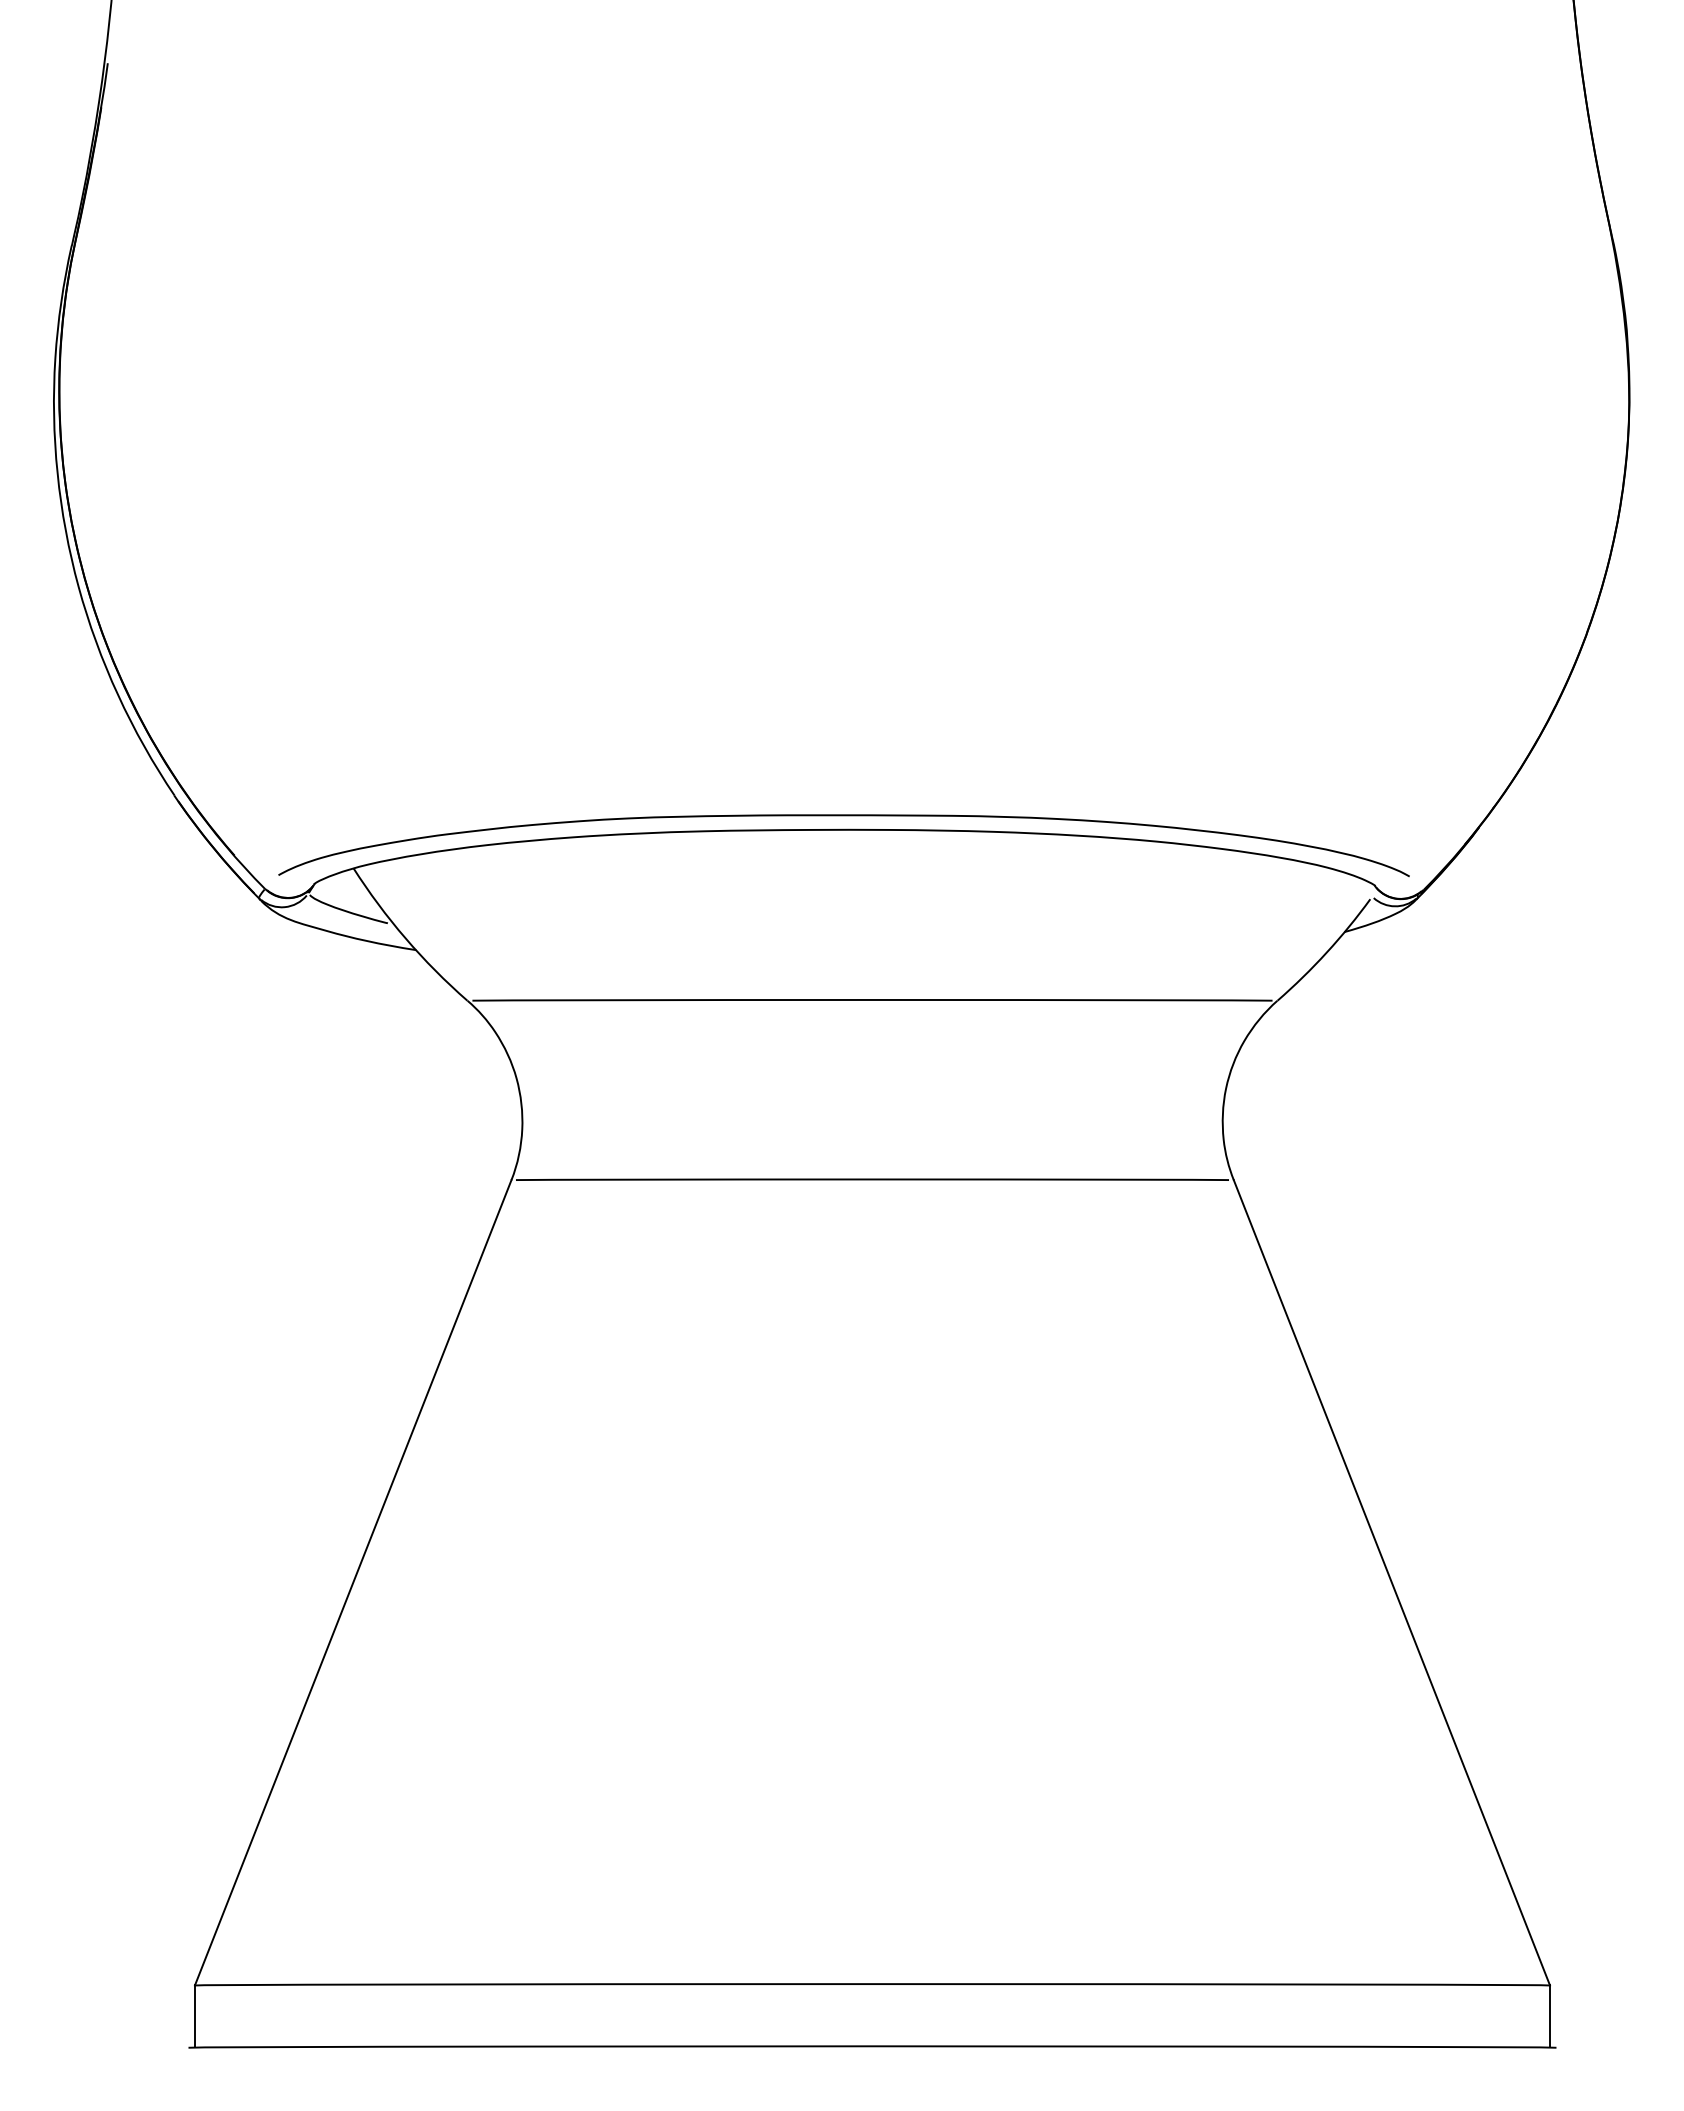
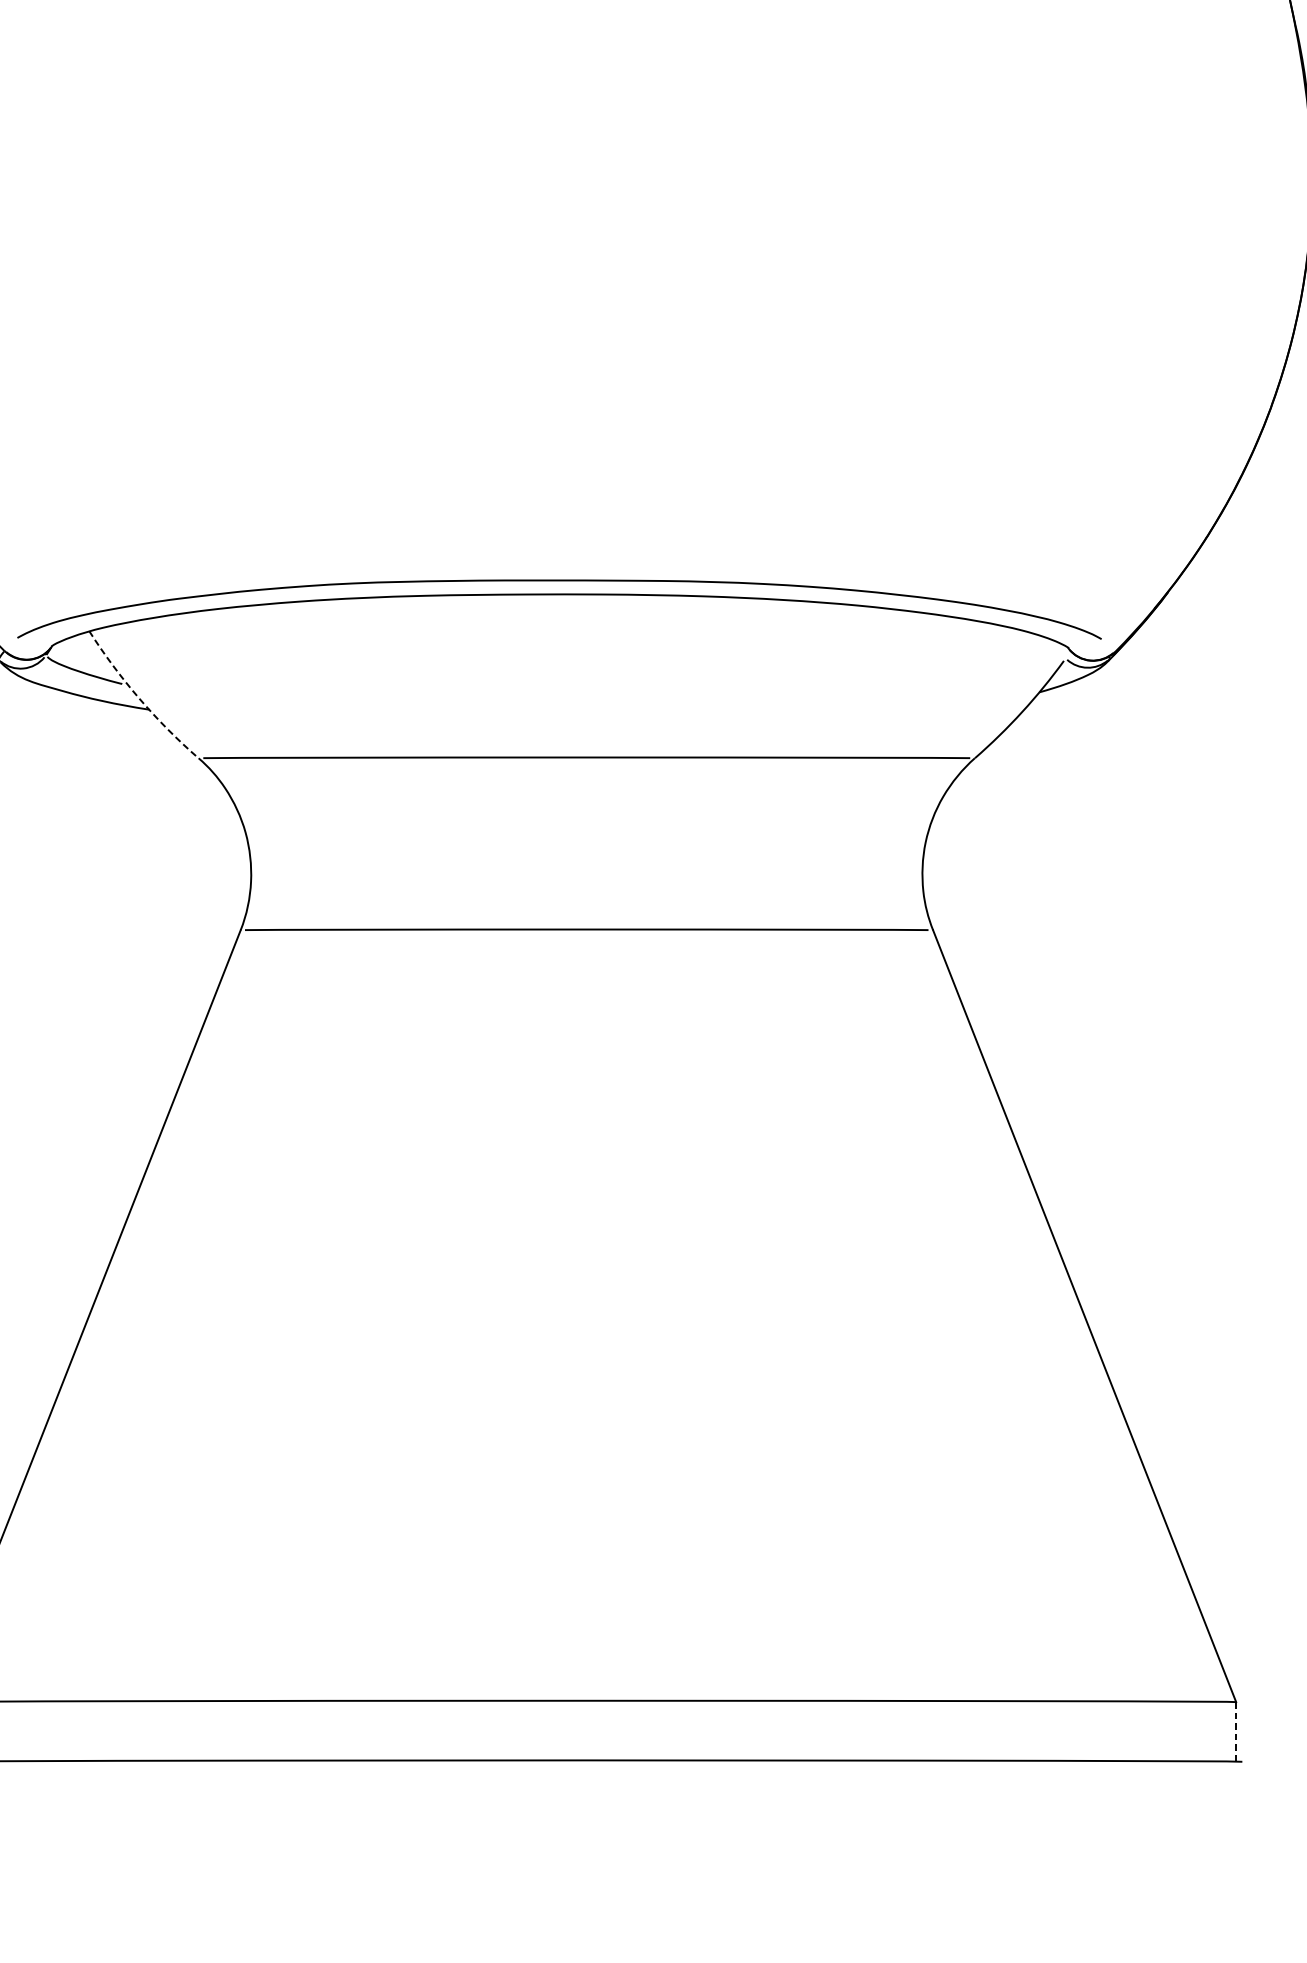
arc: (405, 938) -> (139, 698), solid -> dashed
line: (1550, 2016) -> (1236, 1731), solid -> dashed

